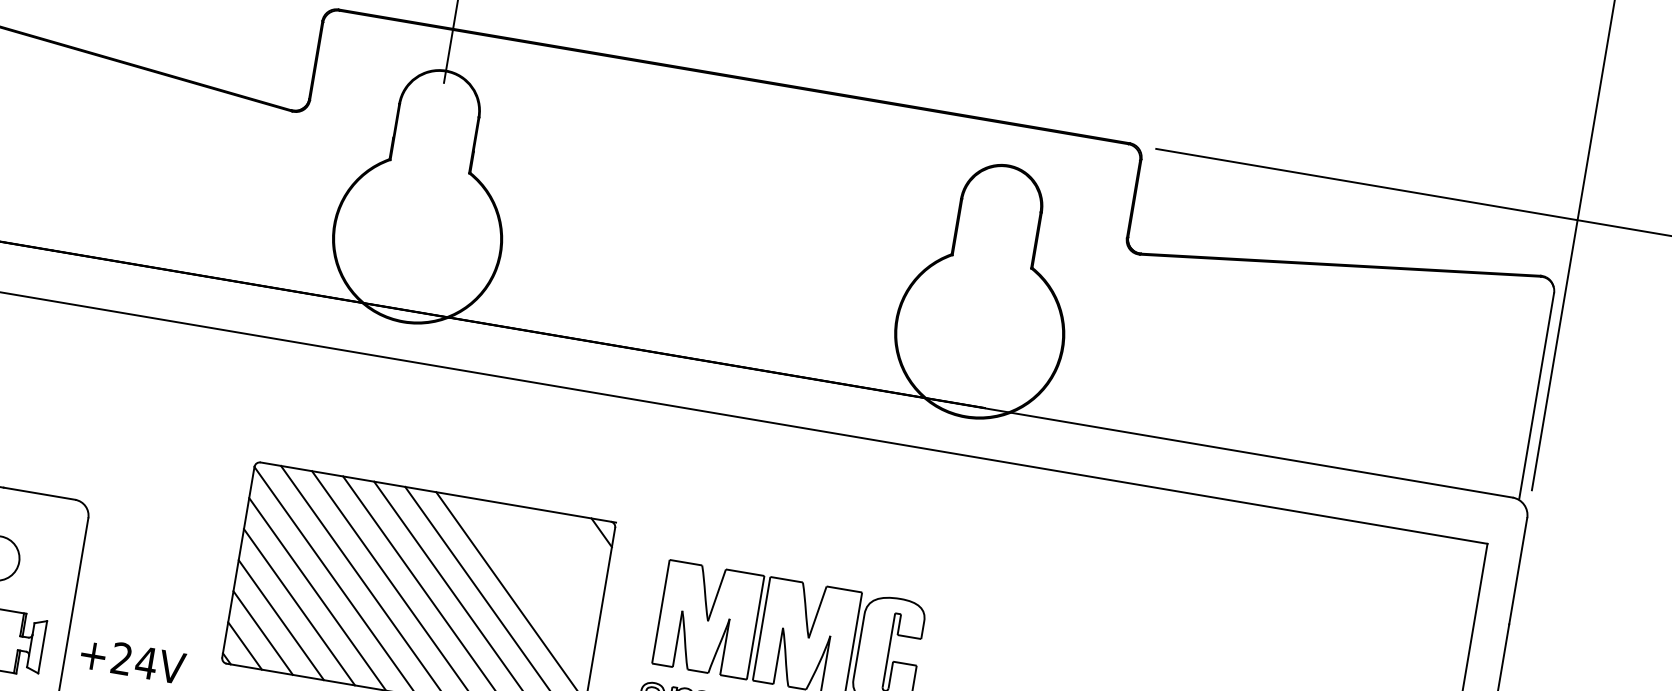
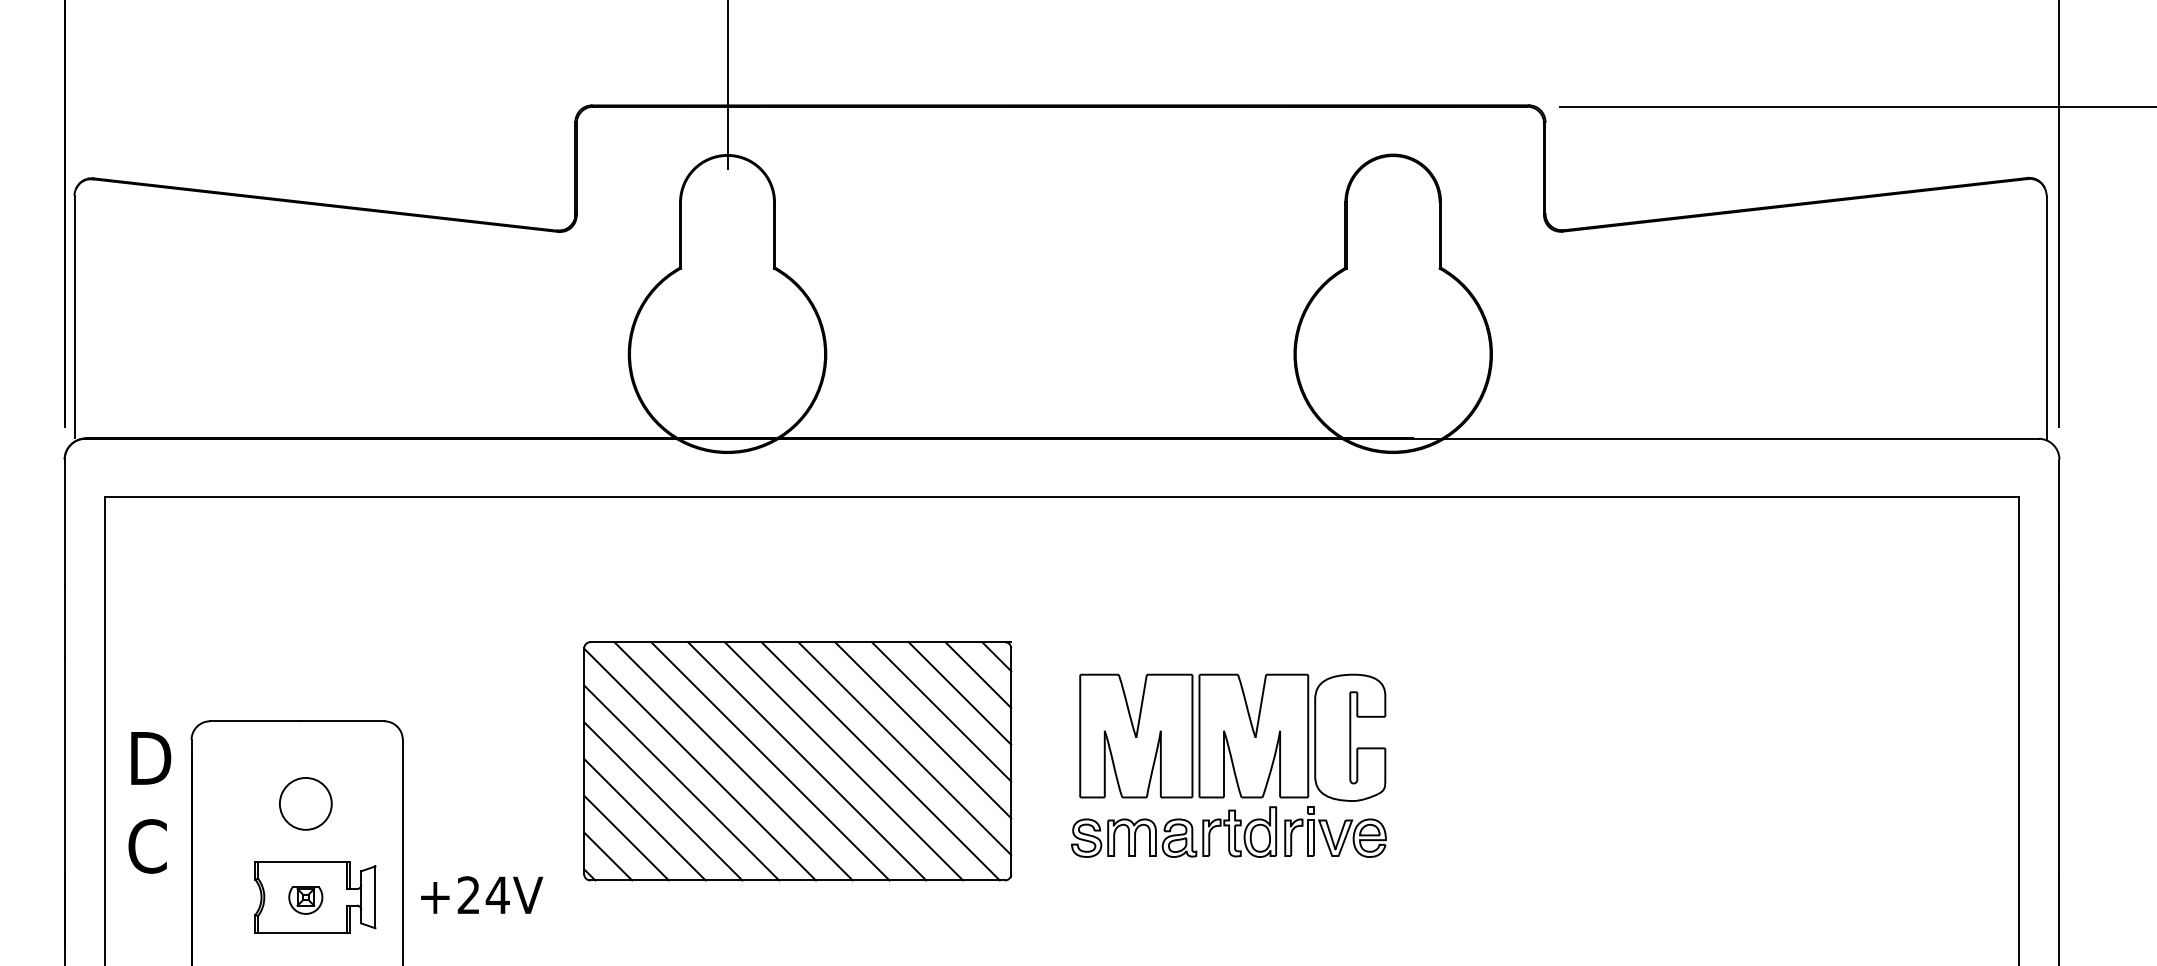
line: (583, 546) -> (978, 675), added
line: (565, 558) -> (959, 693), added
line: (547, 571) -> (941, 711), added
line: (529, 584) -> (923, 730), added

